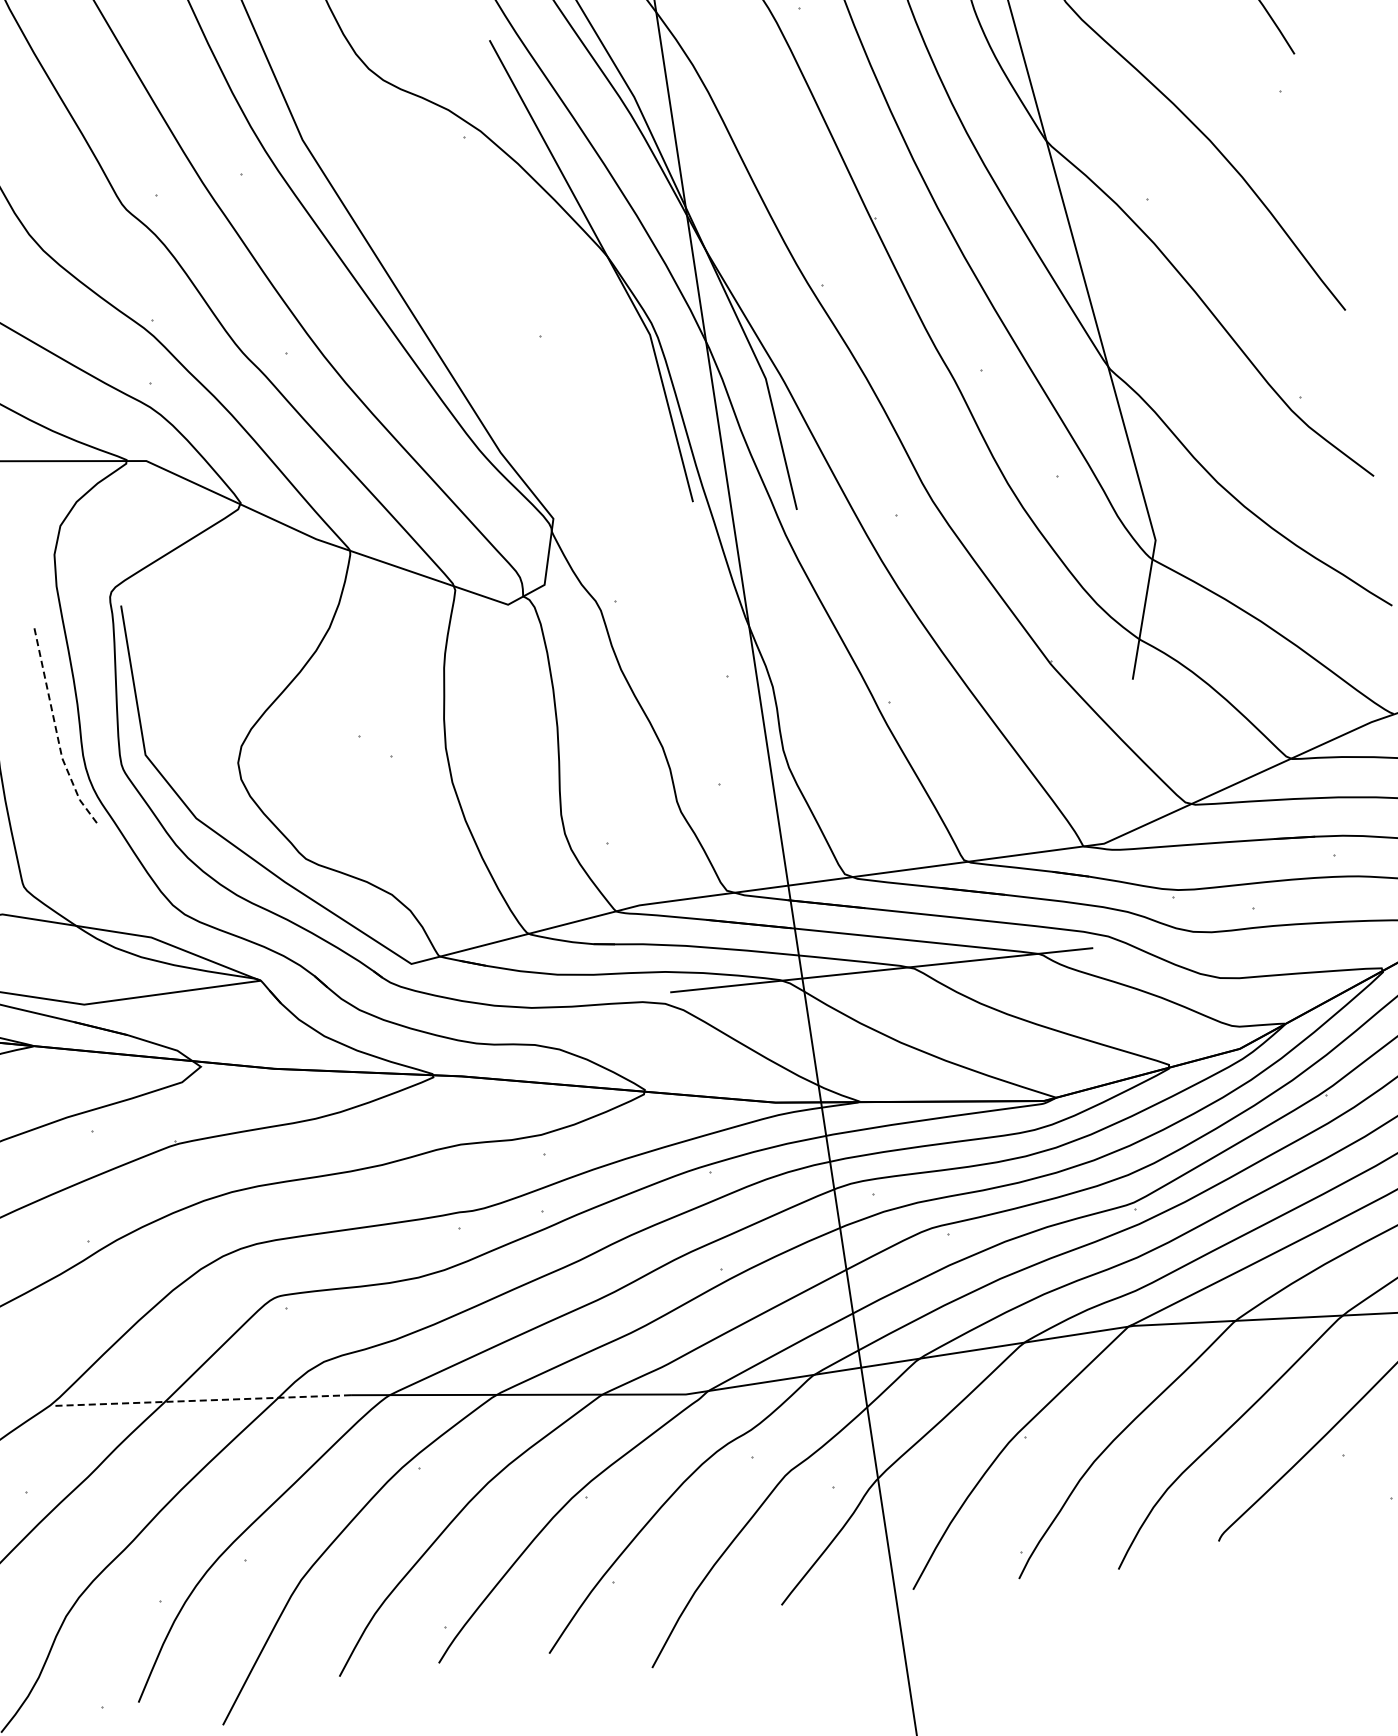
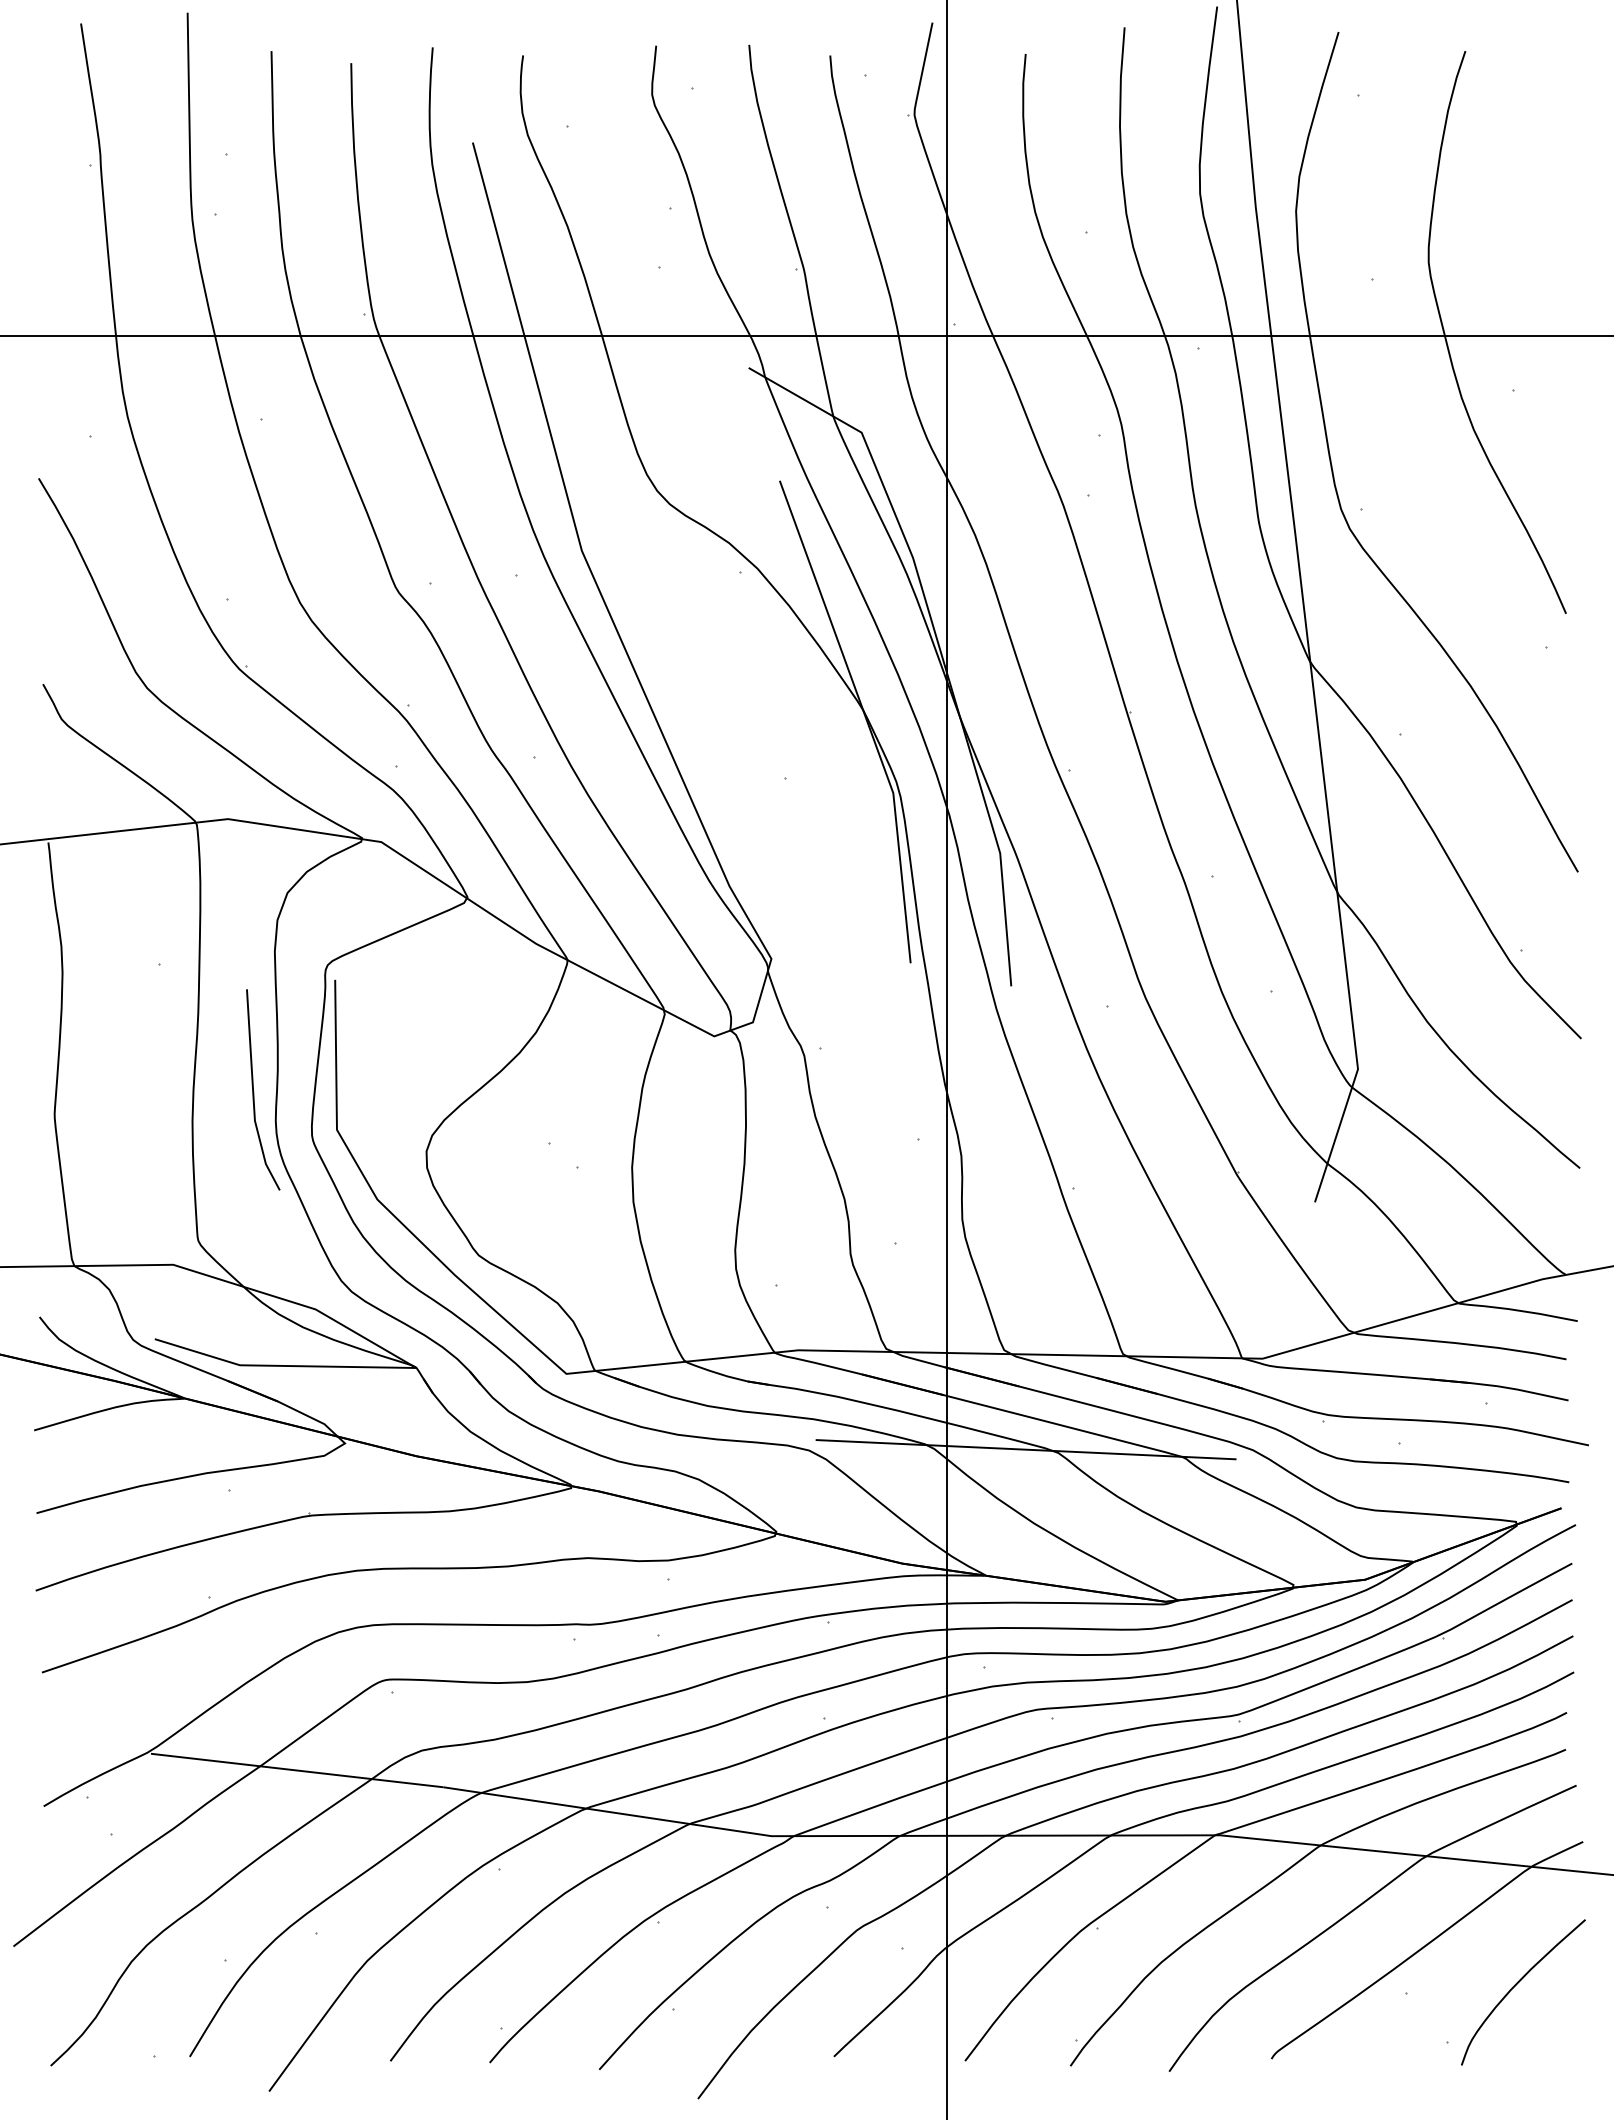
line: (56, 731) -> (253, 1093), dashed -> solid
line: (201, 1400) -> (296, 1770), dashed -> solid

